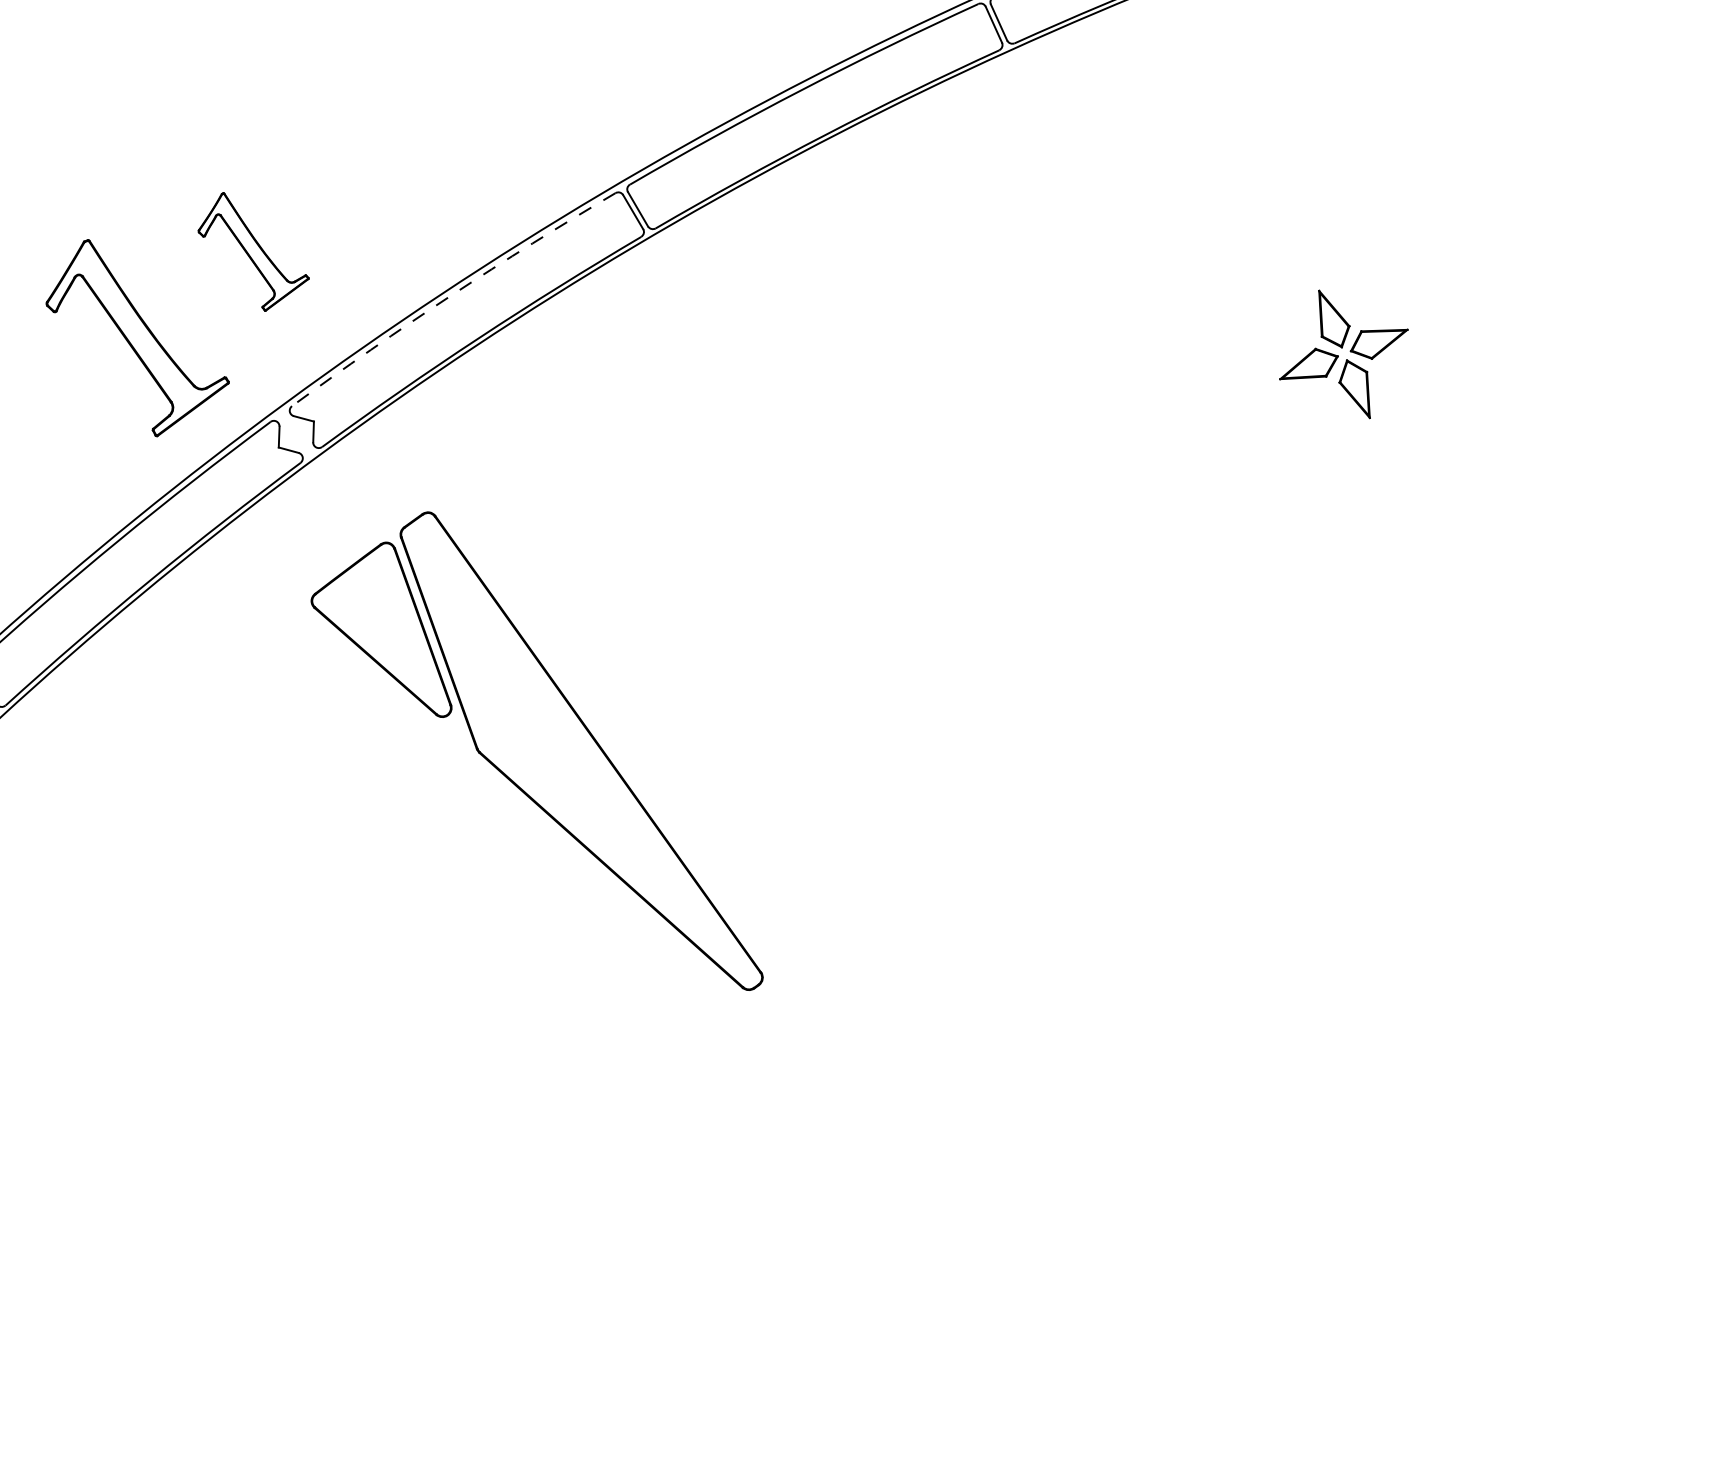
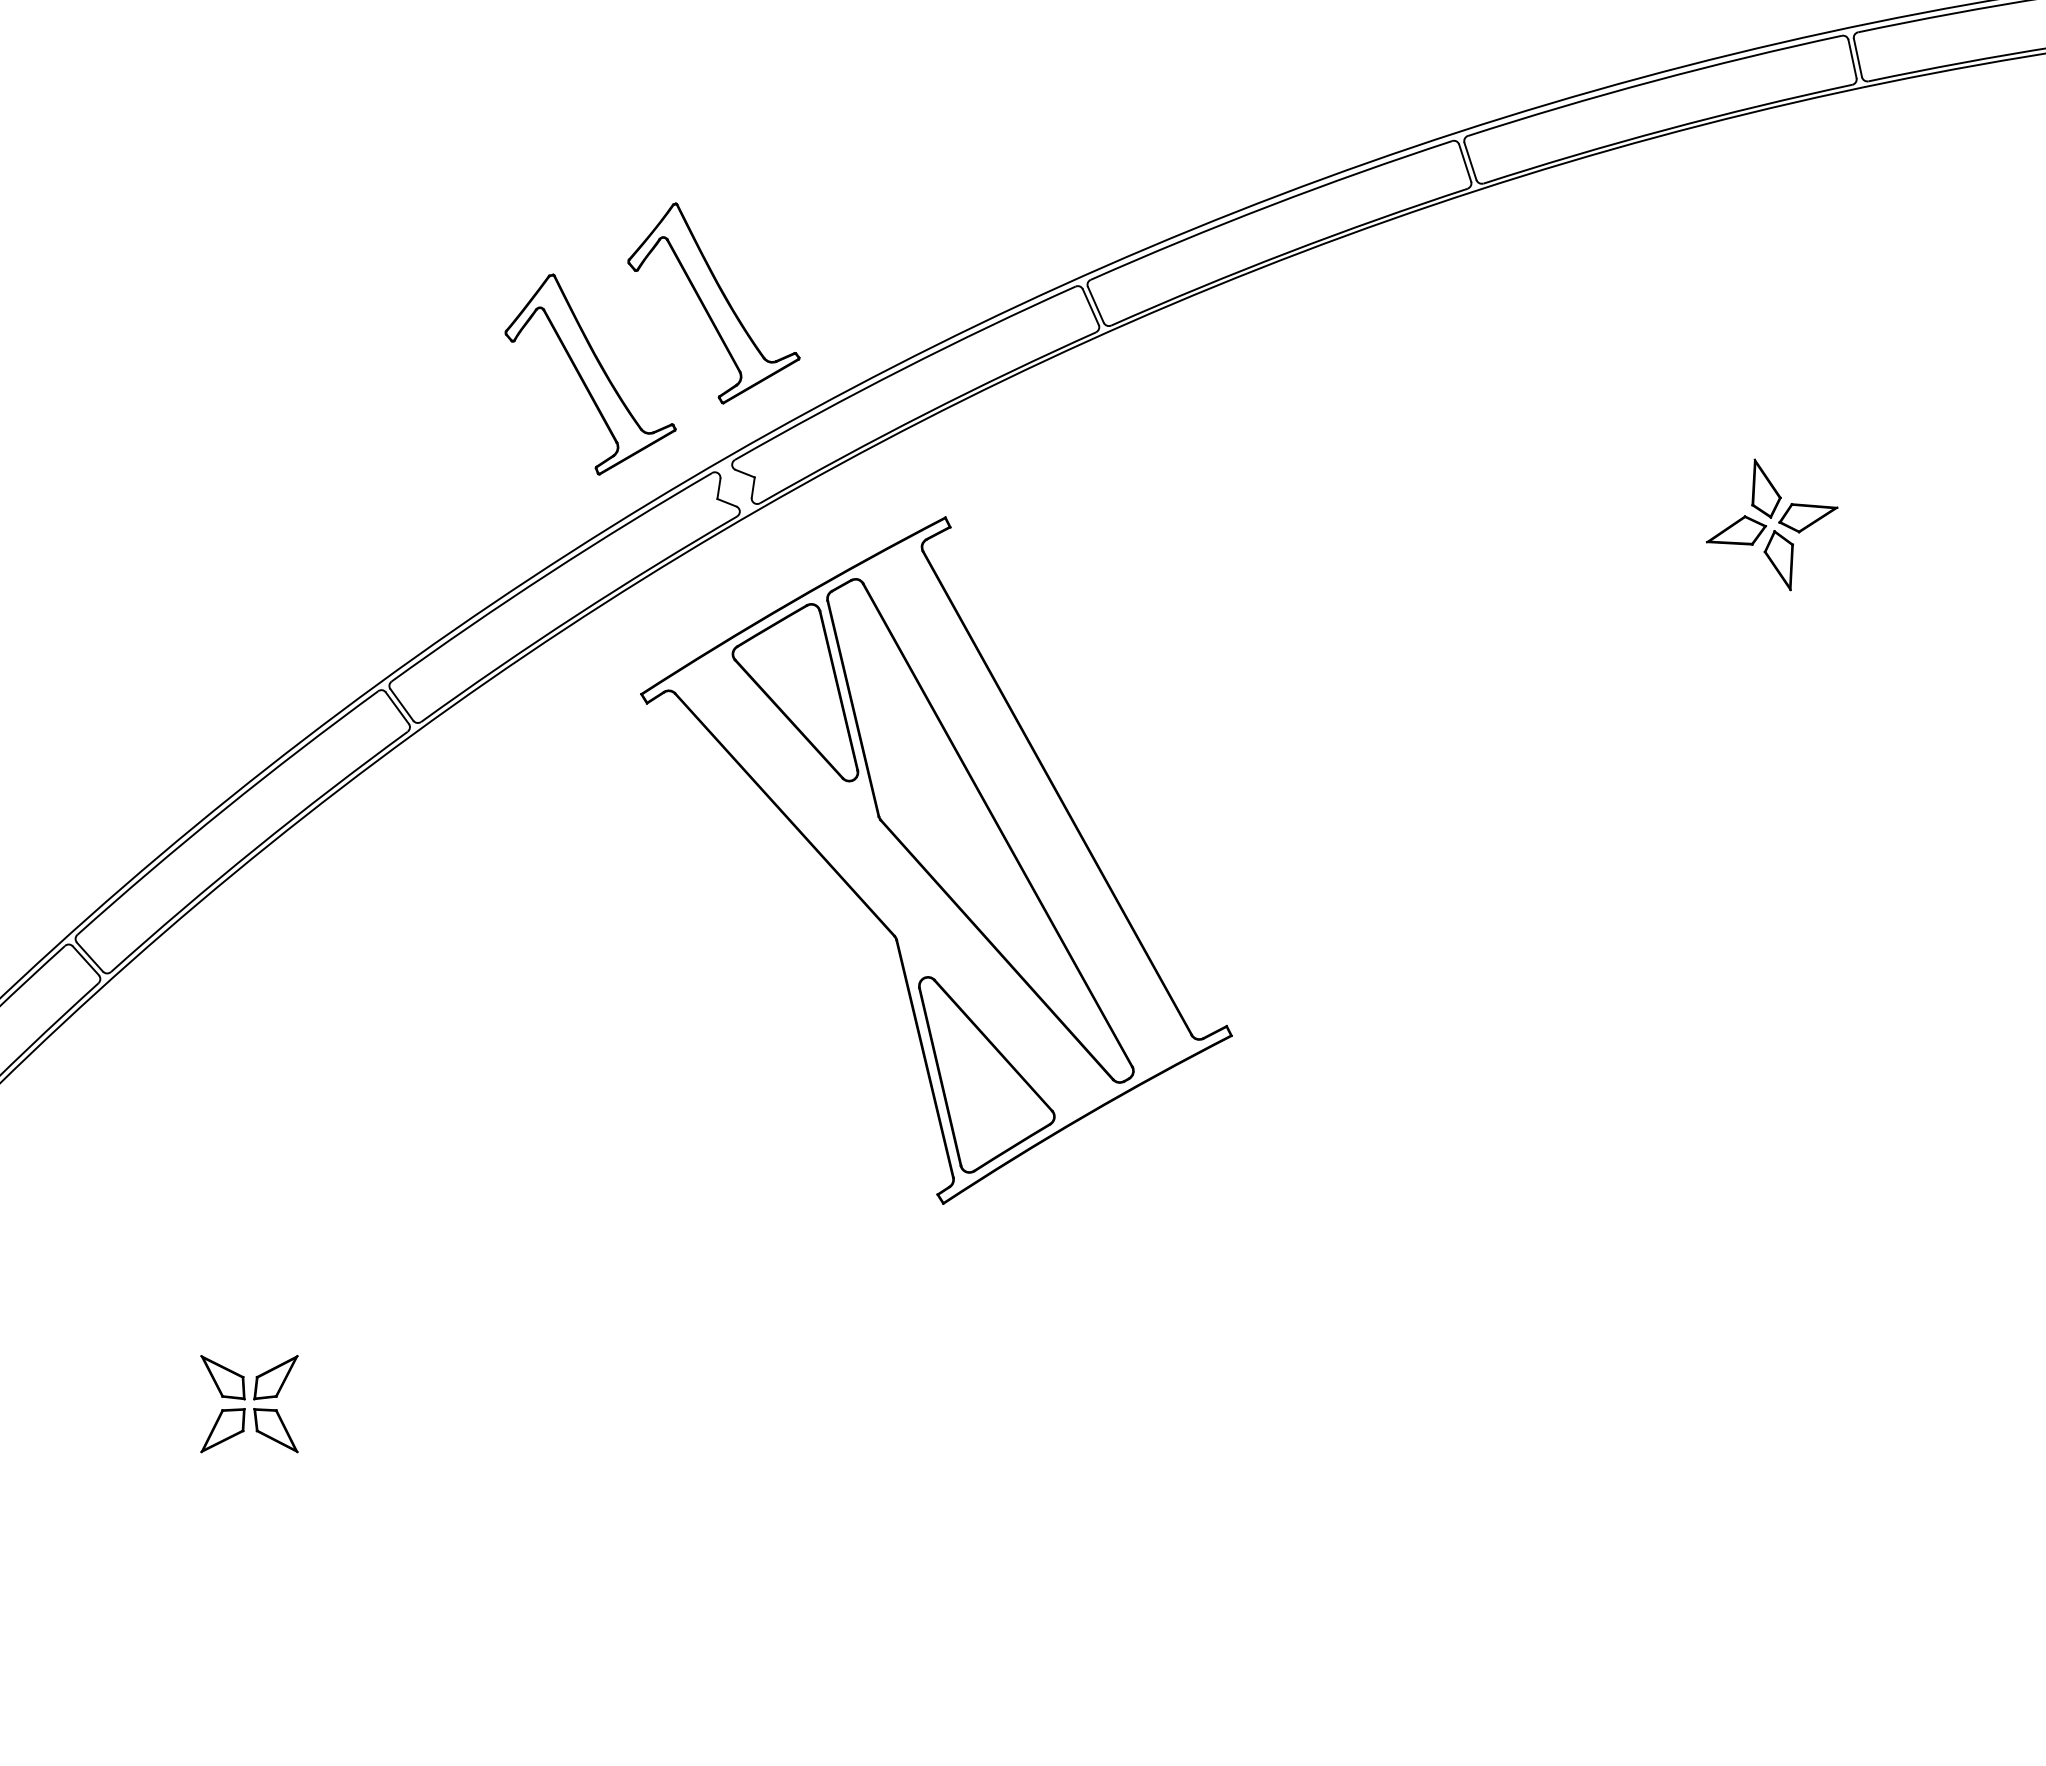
part: (252, 251) -> (713, 303), size x1.67
arc: (451, 296) -> (903, 369), dashed -> solid
part: (540, 786) -> (936, 860), added

